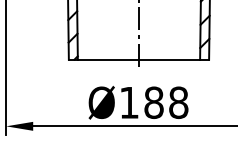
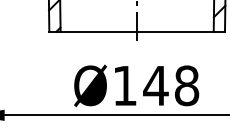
text: (153, 102) -> (155, 85), Ø188 -> Ø148

